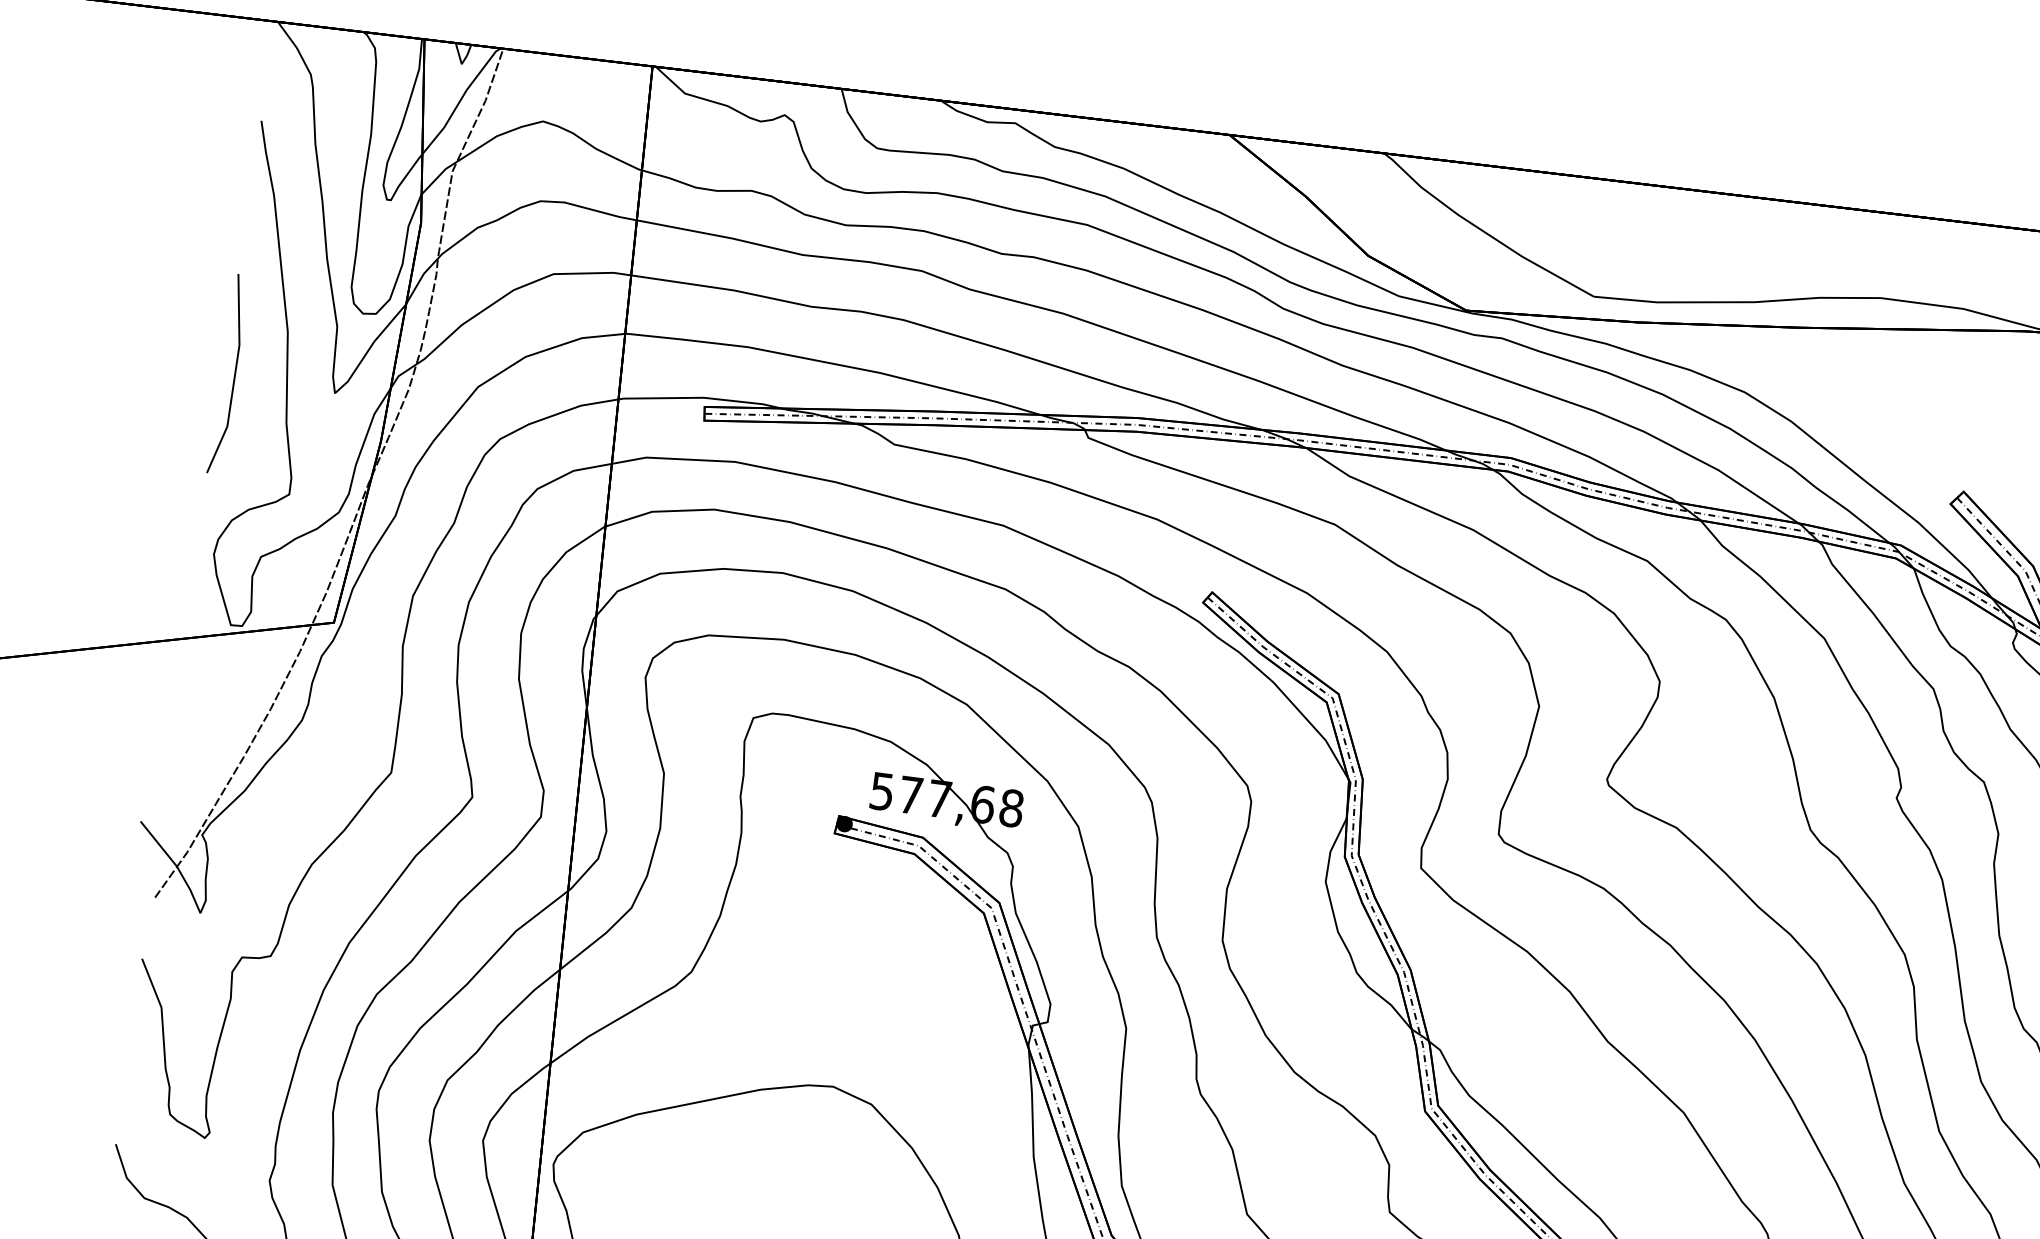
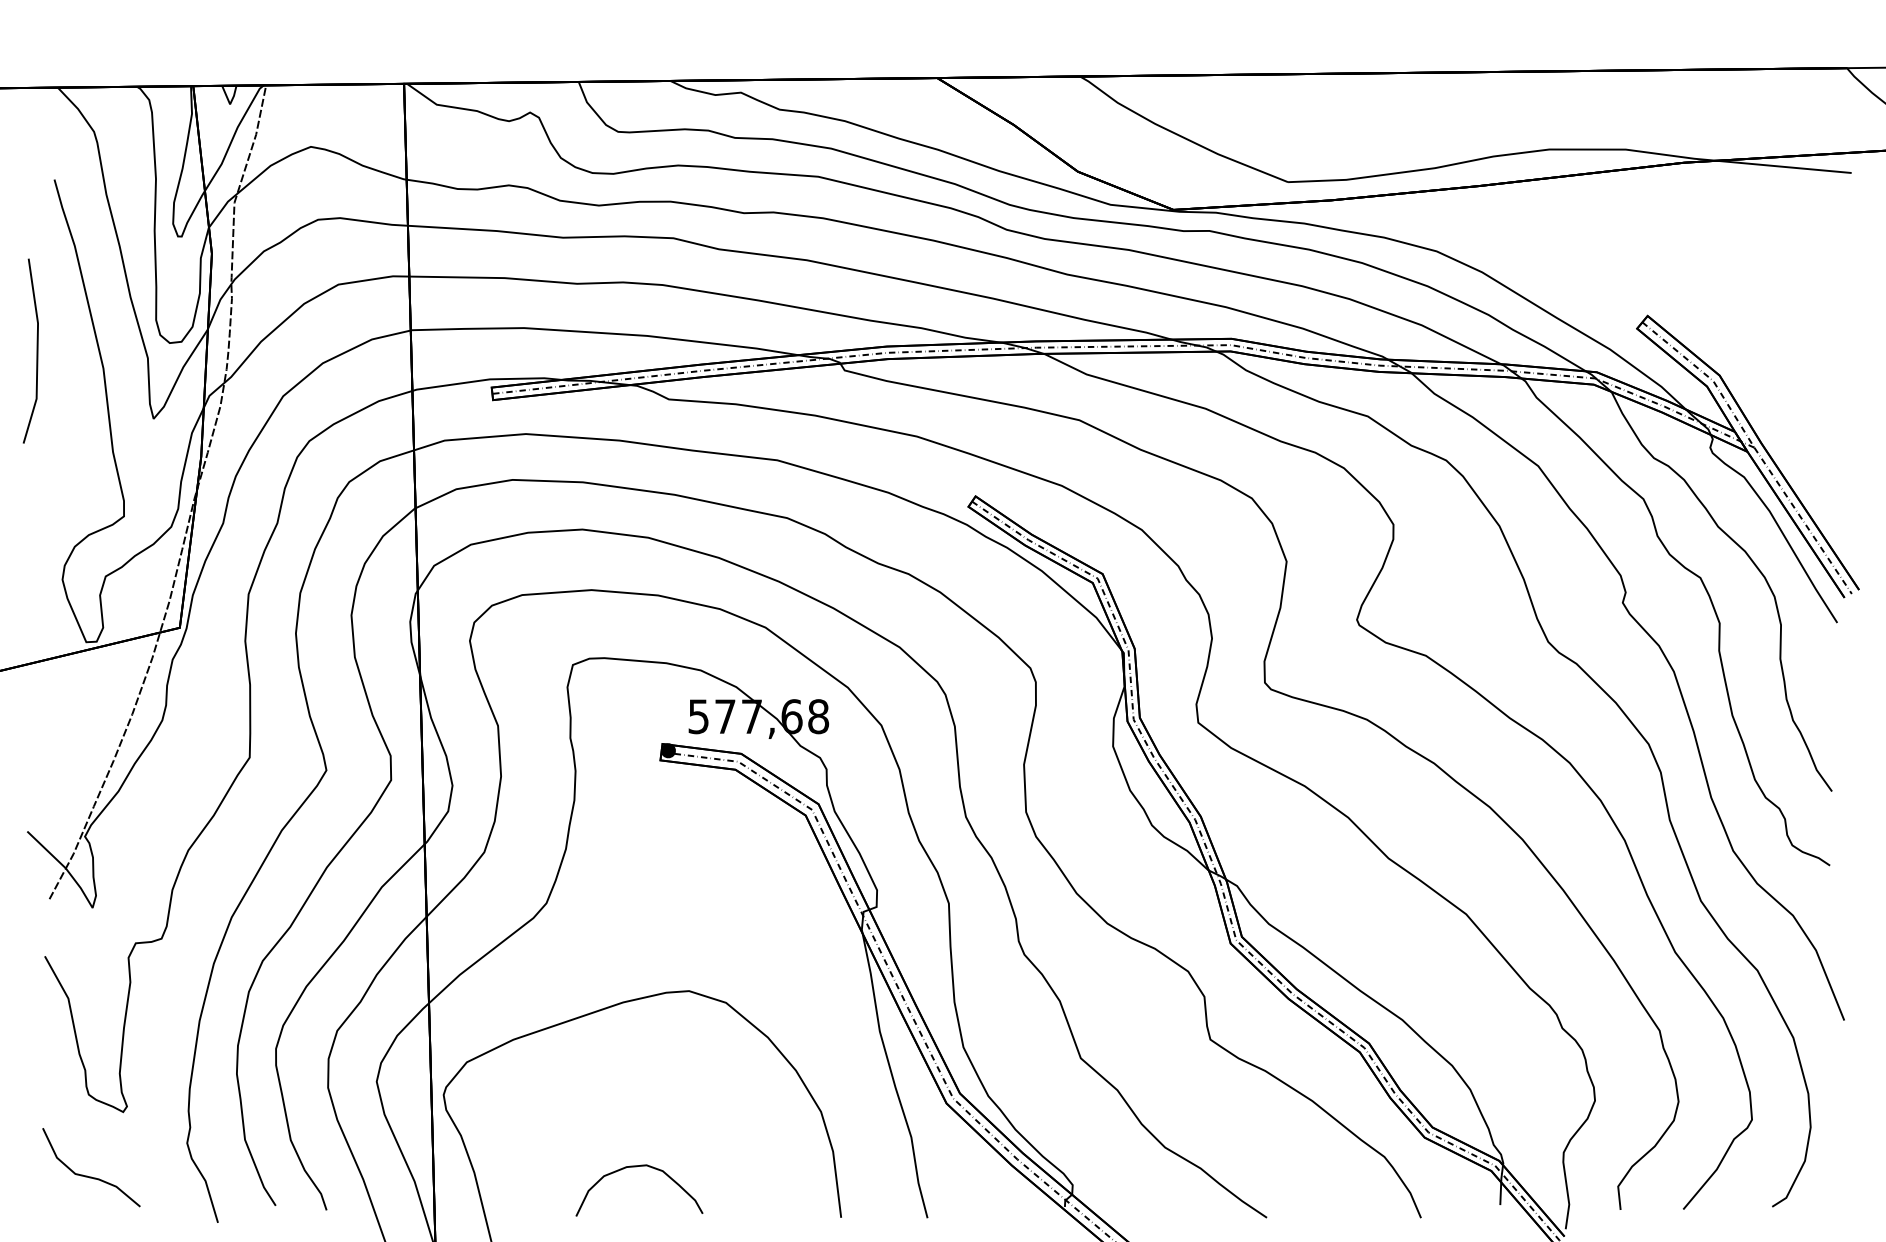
line: (234, 374) -> (36, 350), moved

